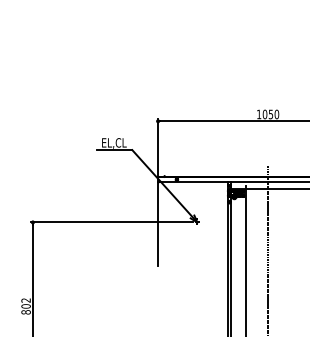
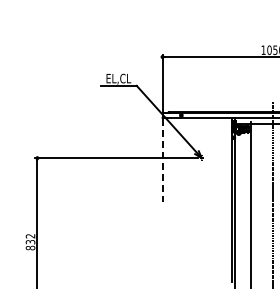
line: (158, 224) -> (162, 160), solid -> dashed
text: (25, 306) -> (29, 242), 802 -> 832

